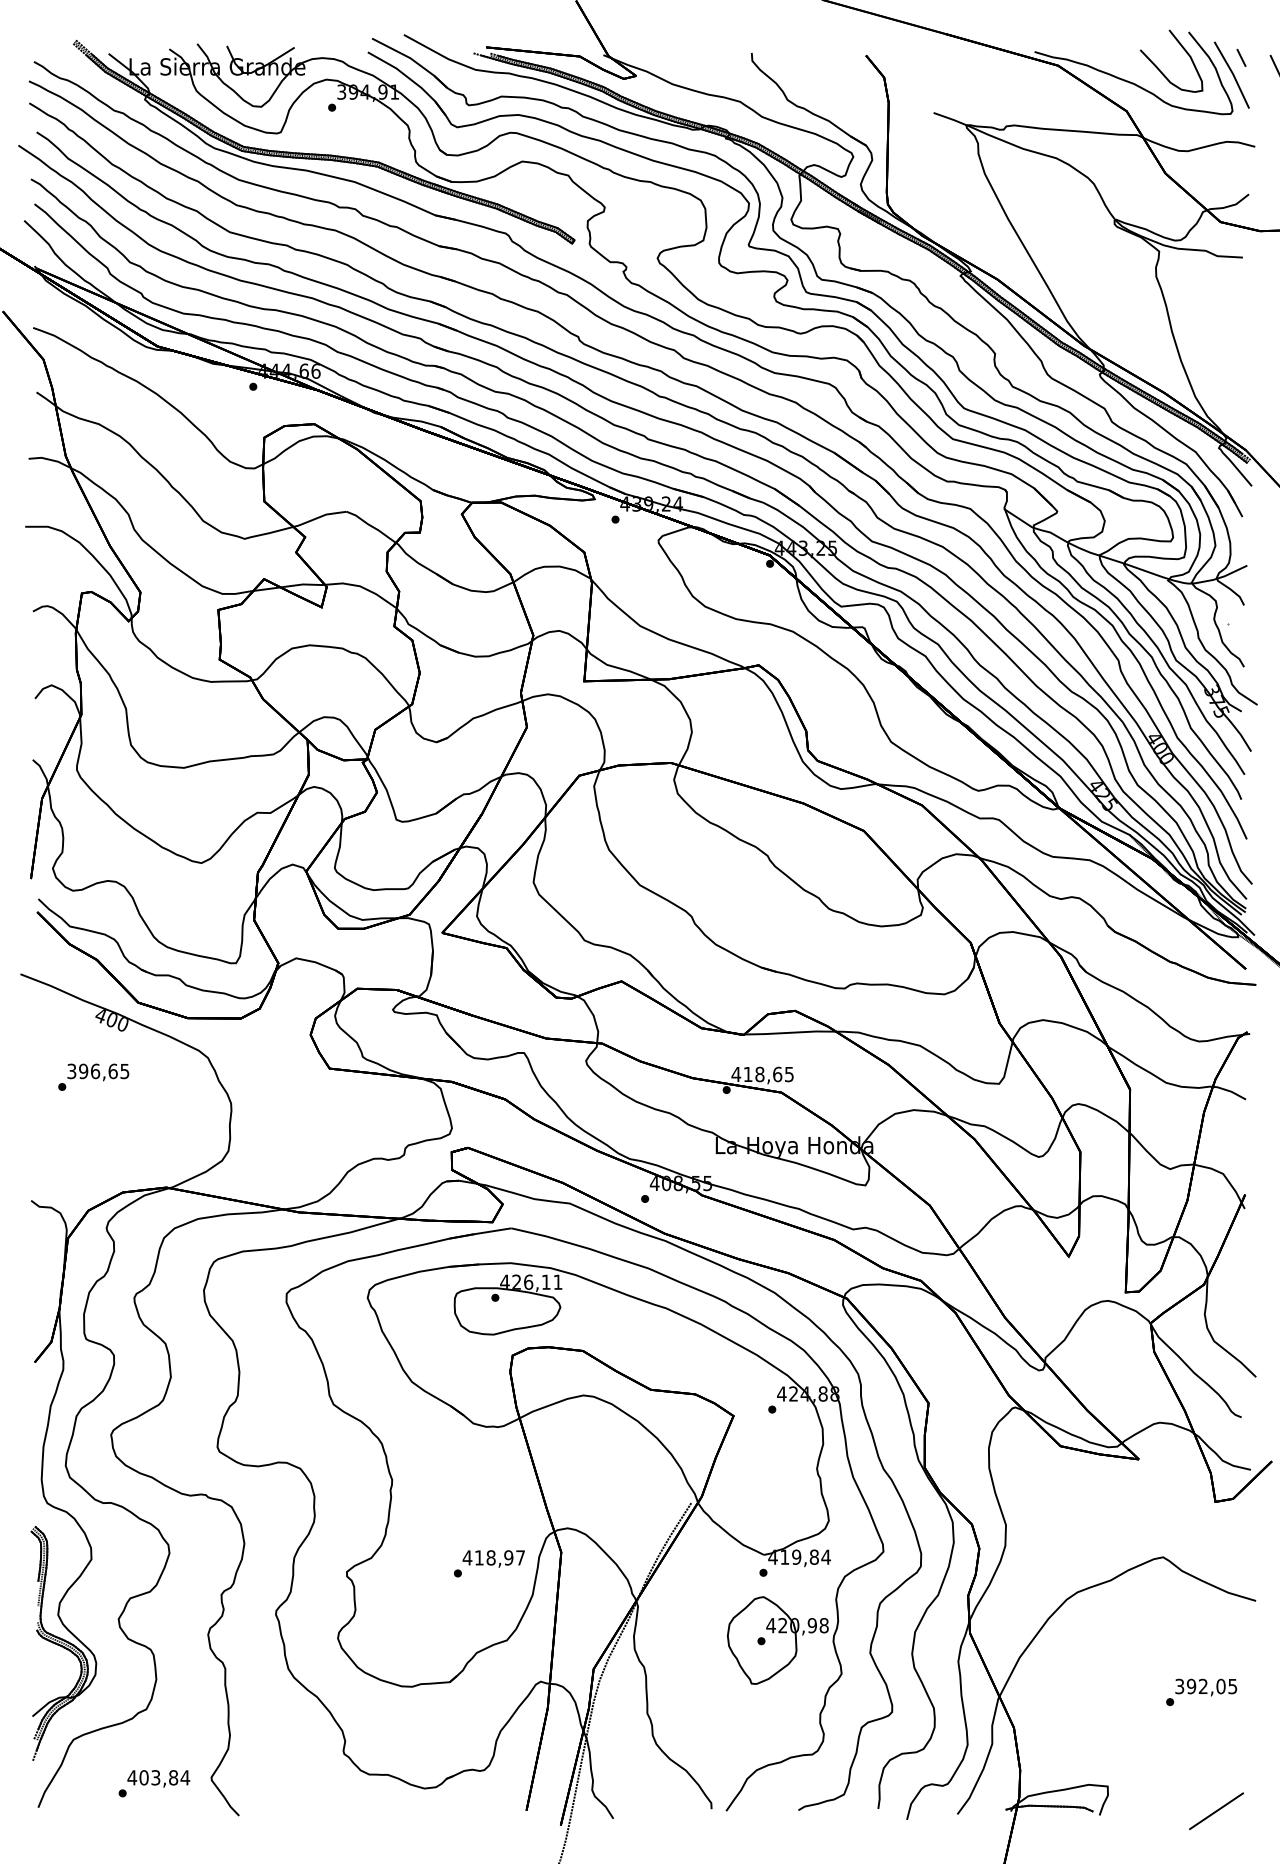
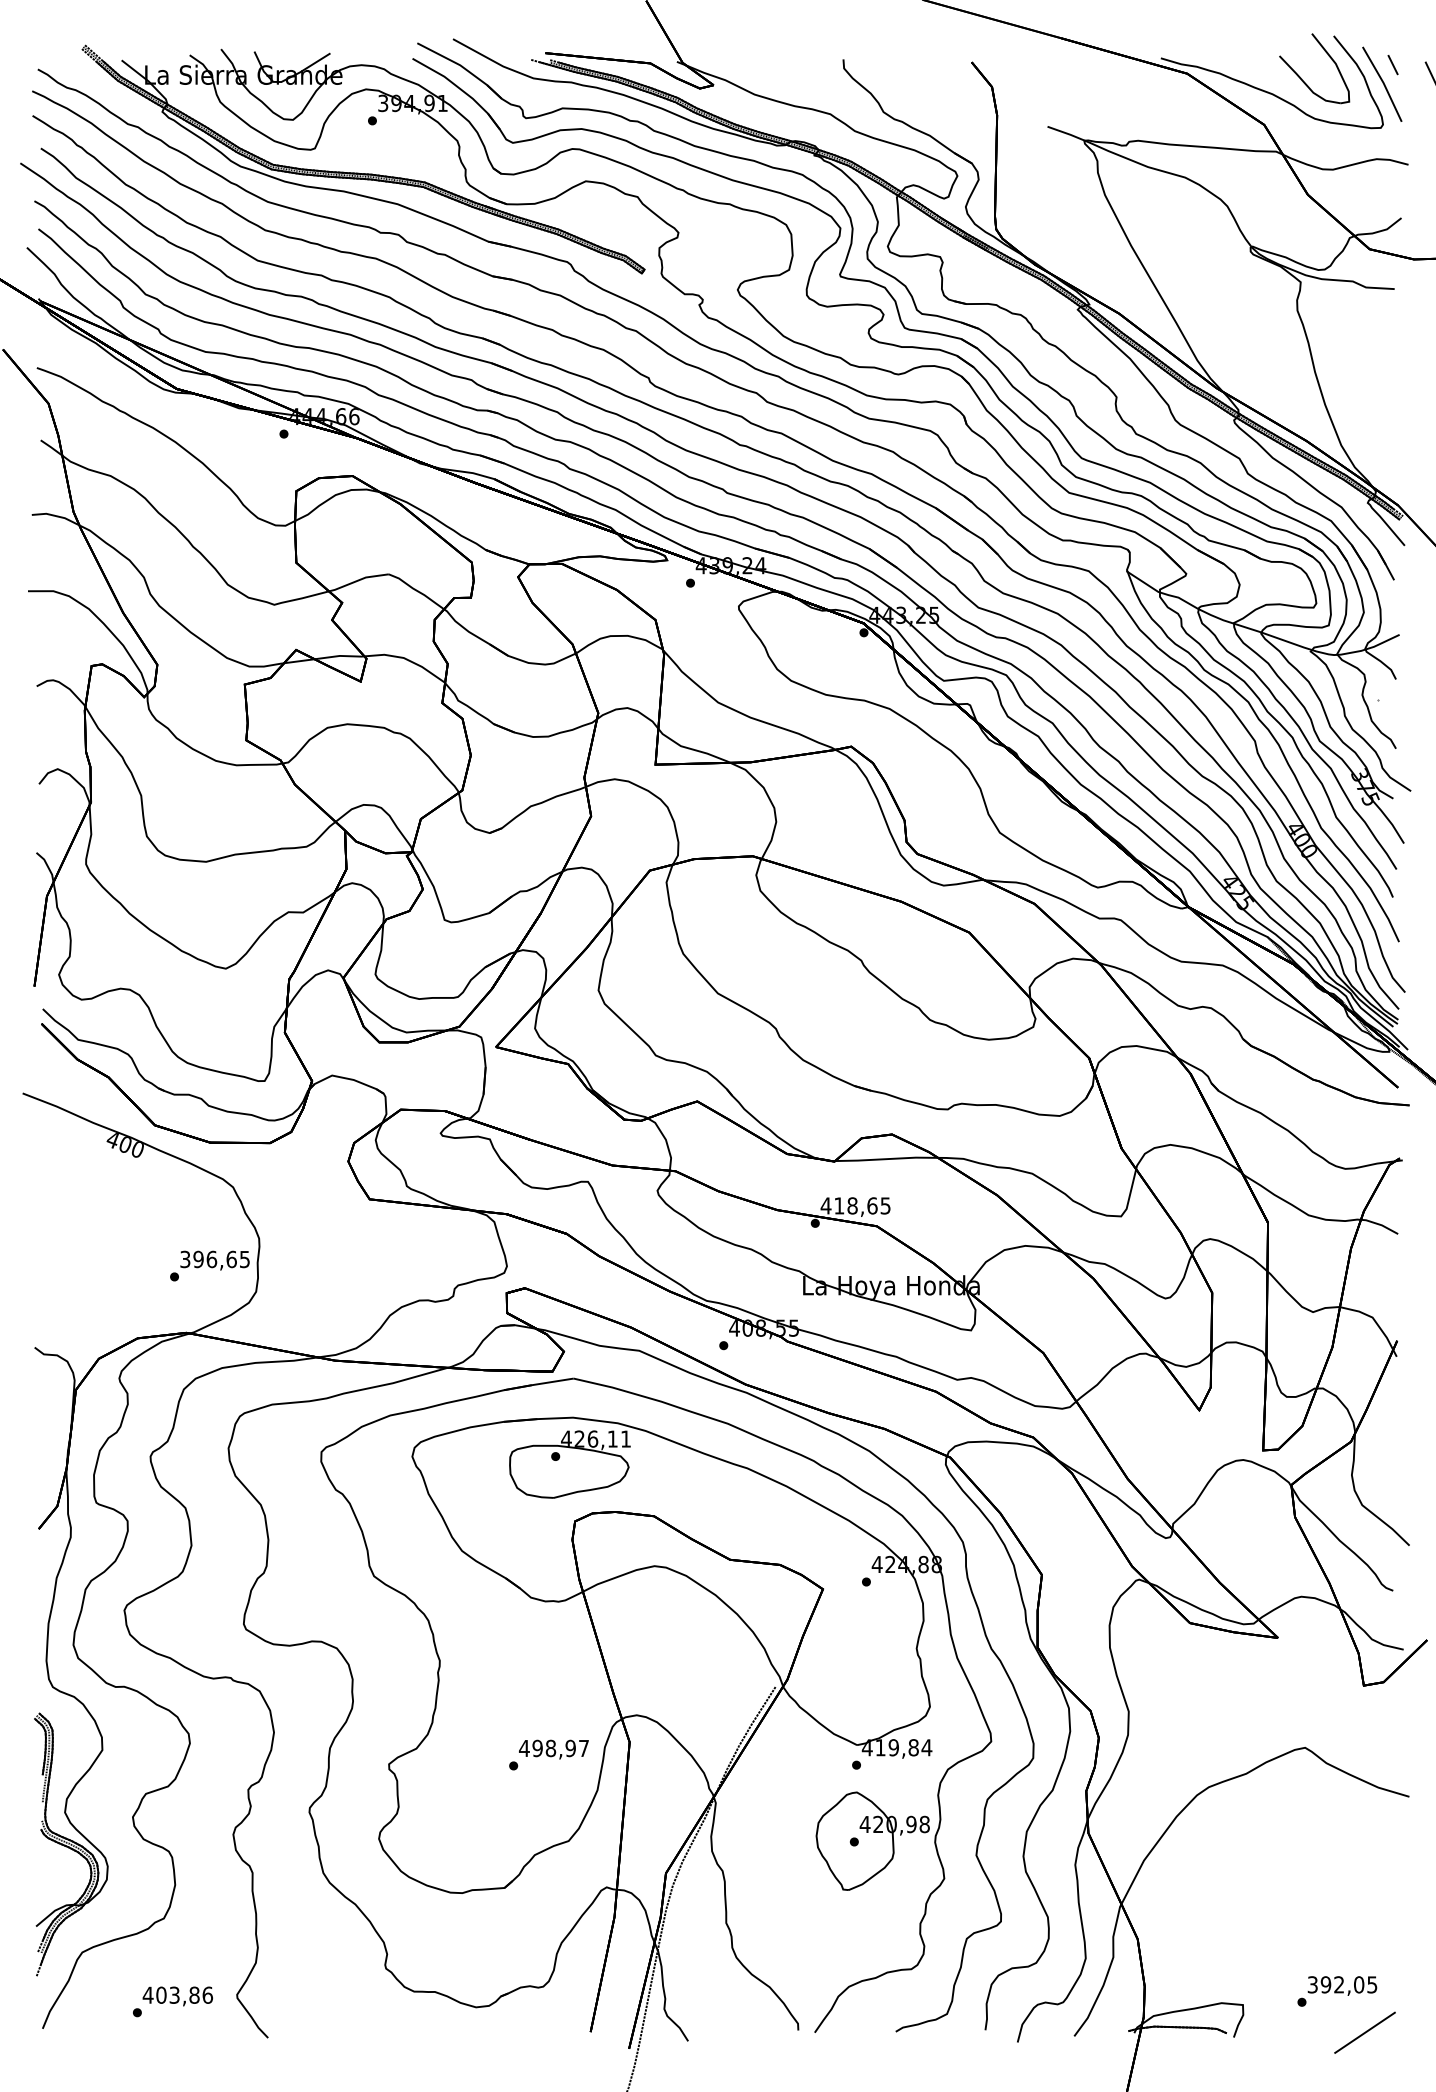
text: (93, 1076) -> (209, 1265), moved
text: (479, 1557) -> (537, 1748), 418,97 -> 498,97
text: (1201, 1692) -> (1337, 1991), moved
text: (185, 1777) -> (207, 1994), 403,84 -> 403,86

